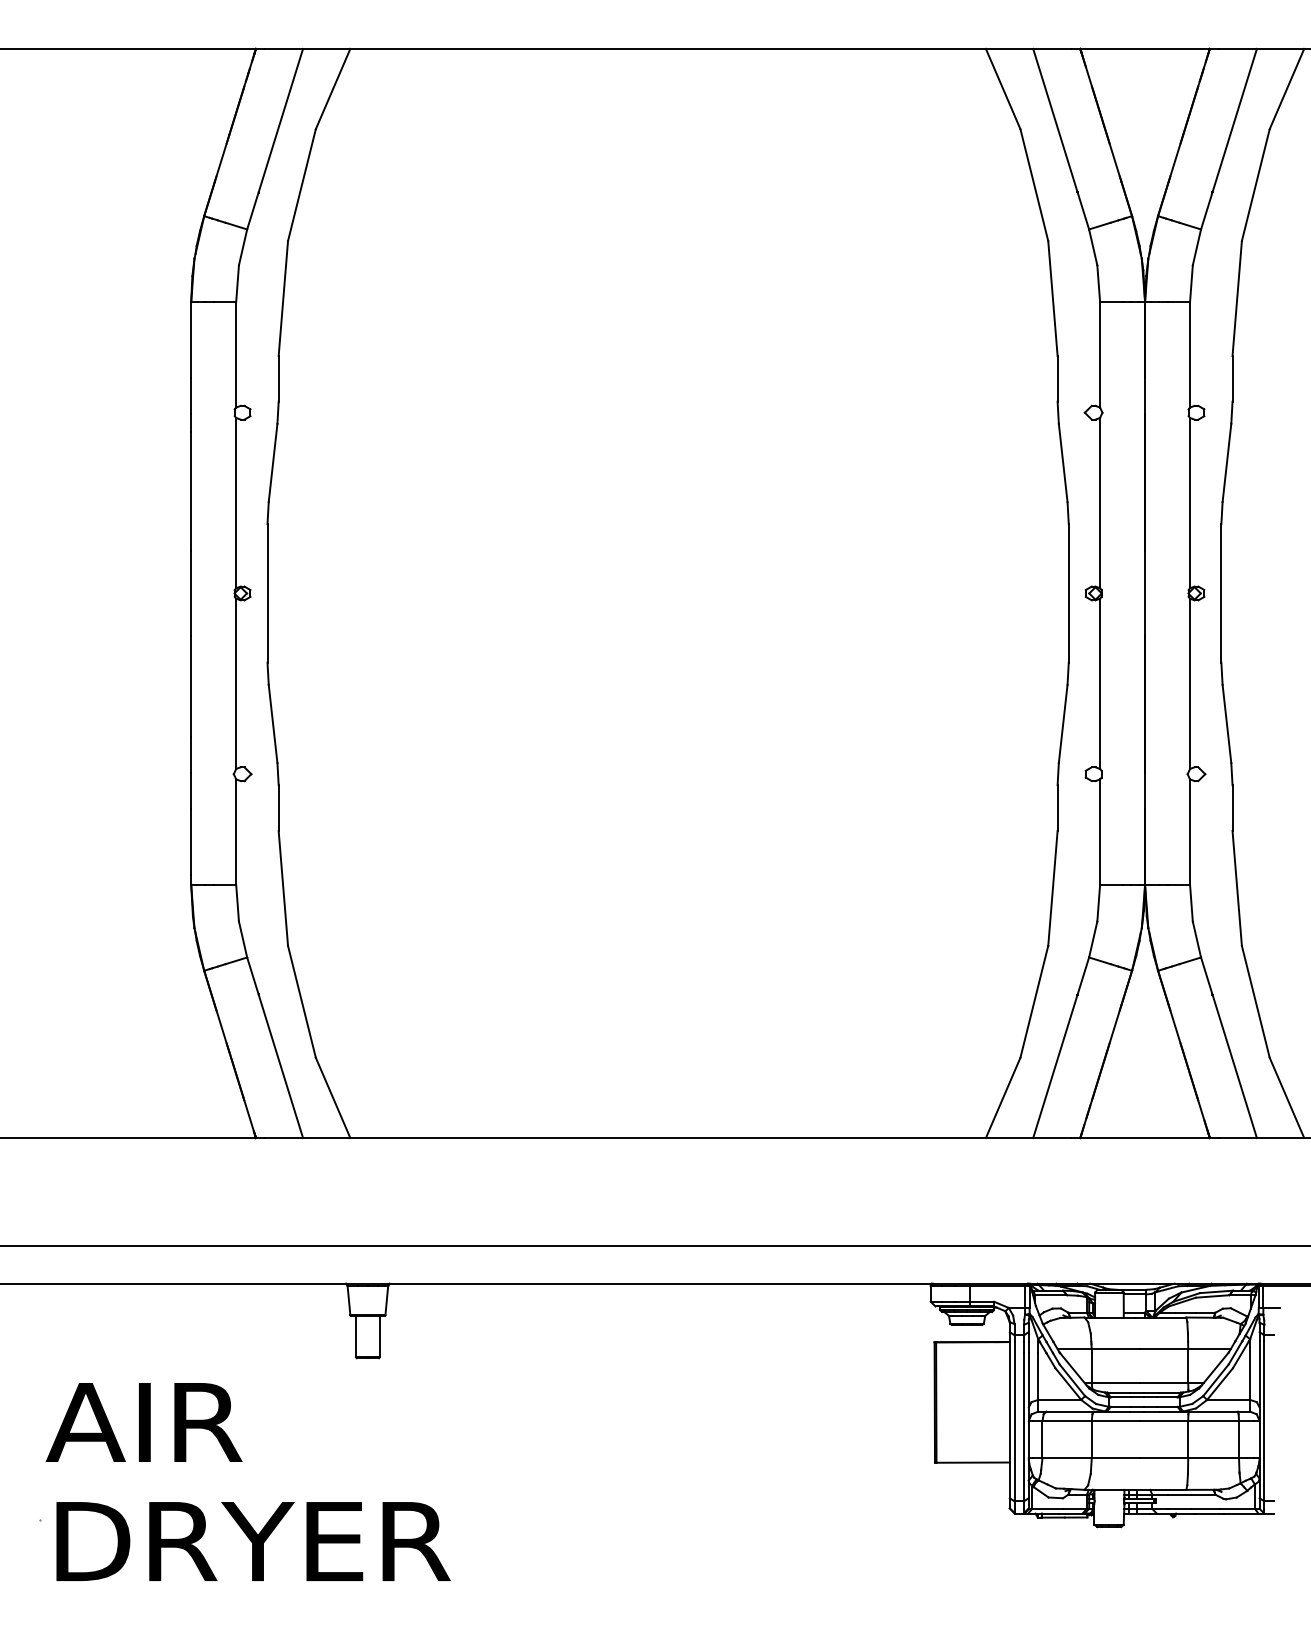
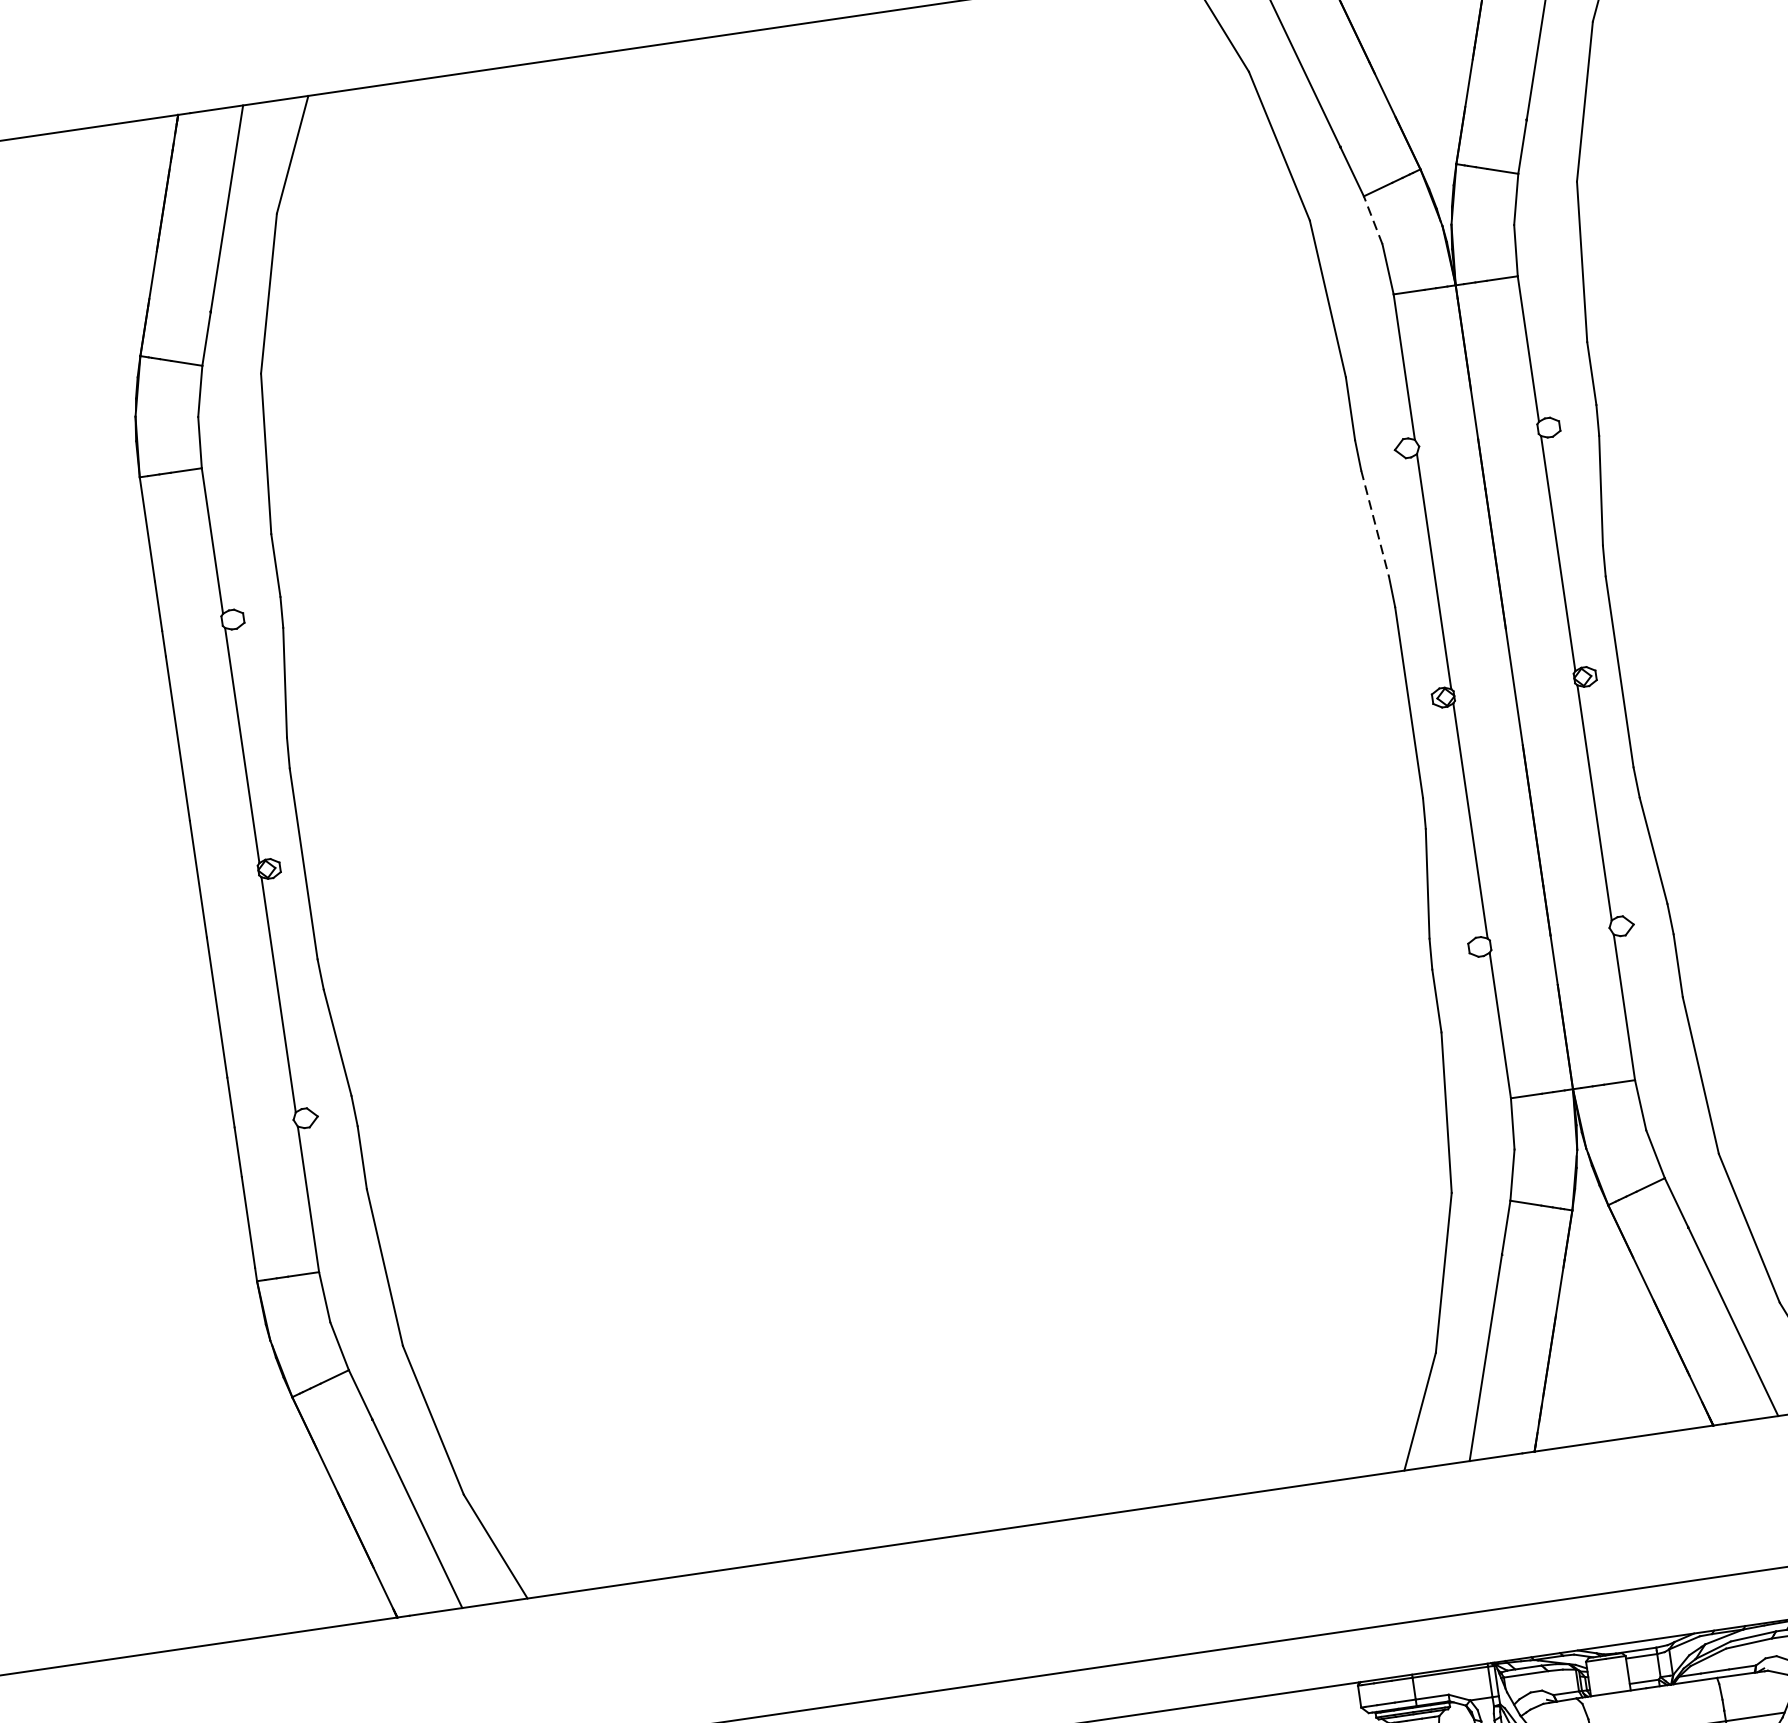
line: (1093, 246) -> (1373, 218), solid -> dashed
line: (1063, 463) -> (1375, 524), solid -> dashed

